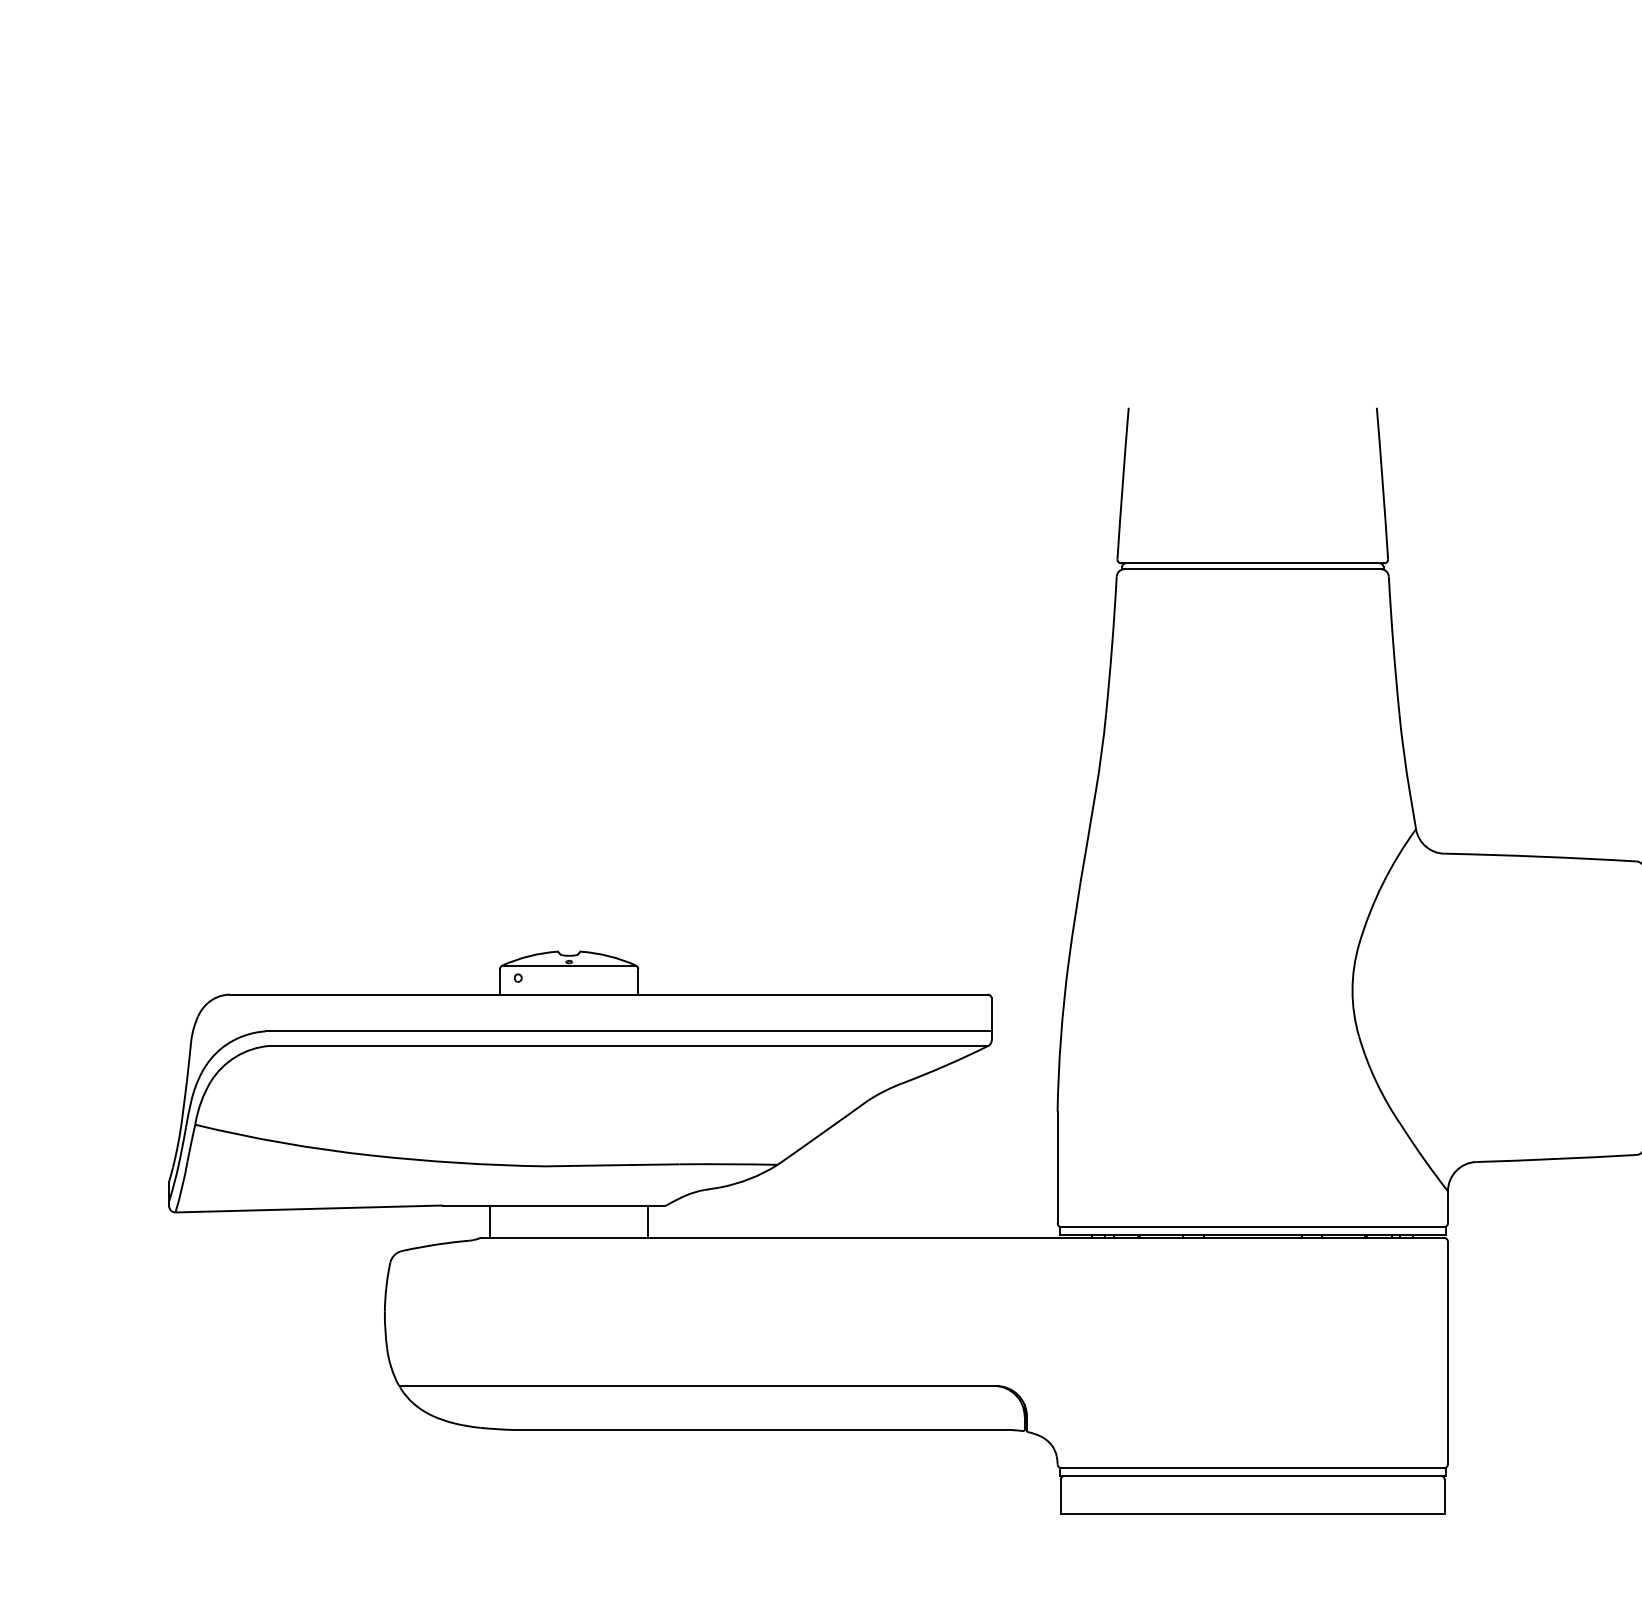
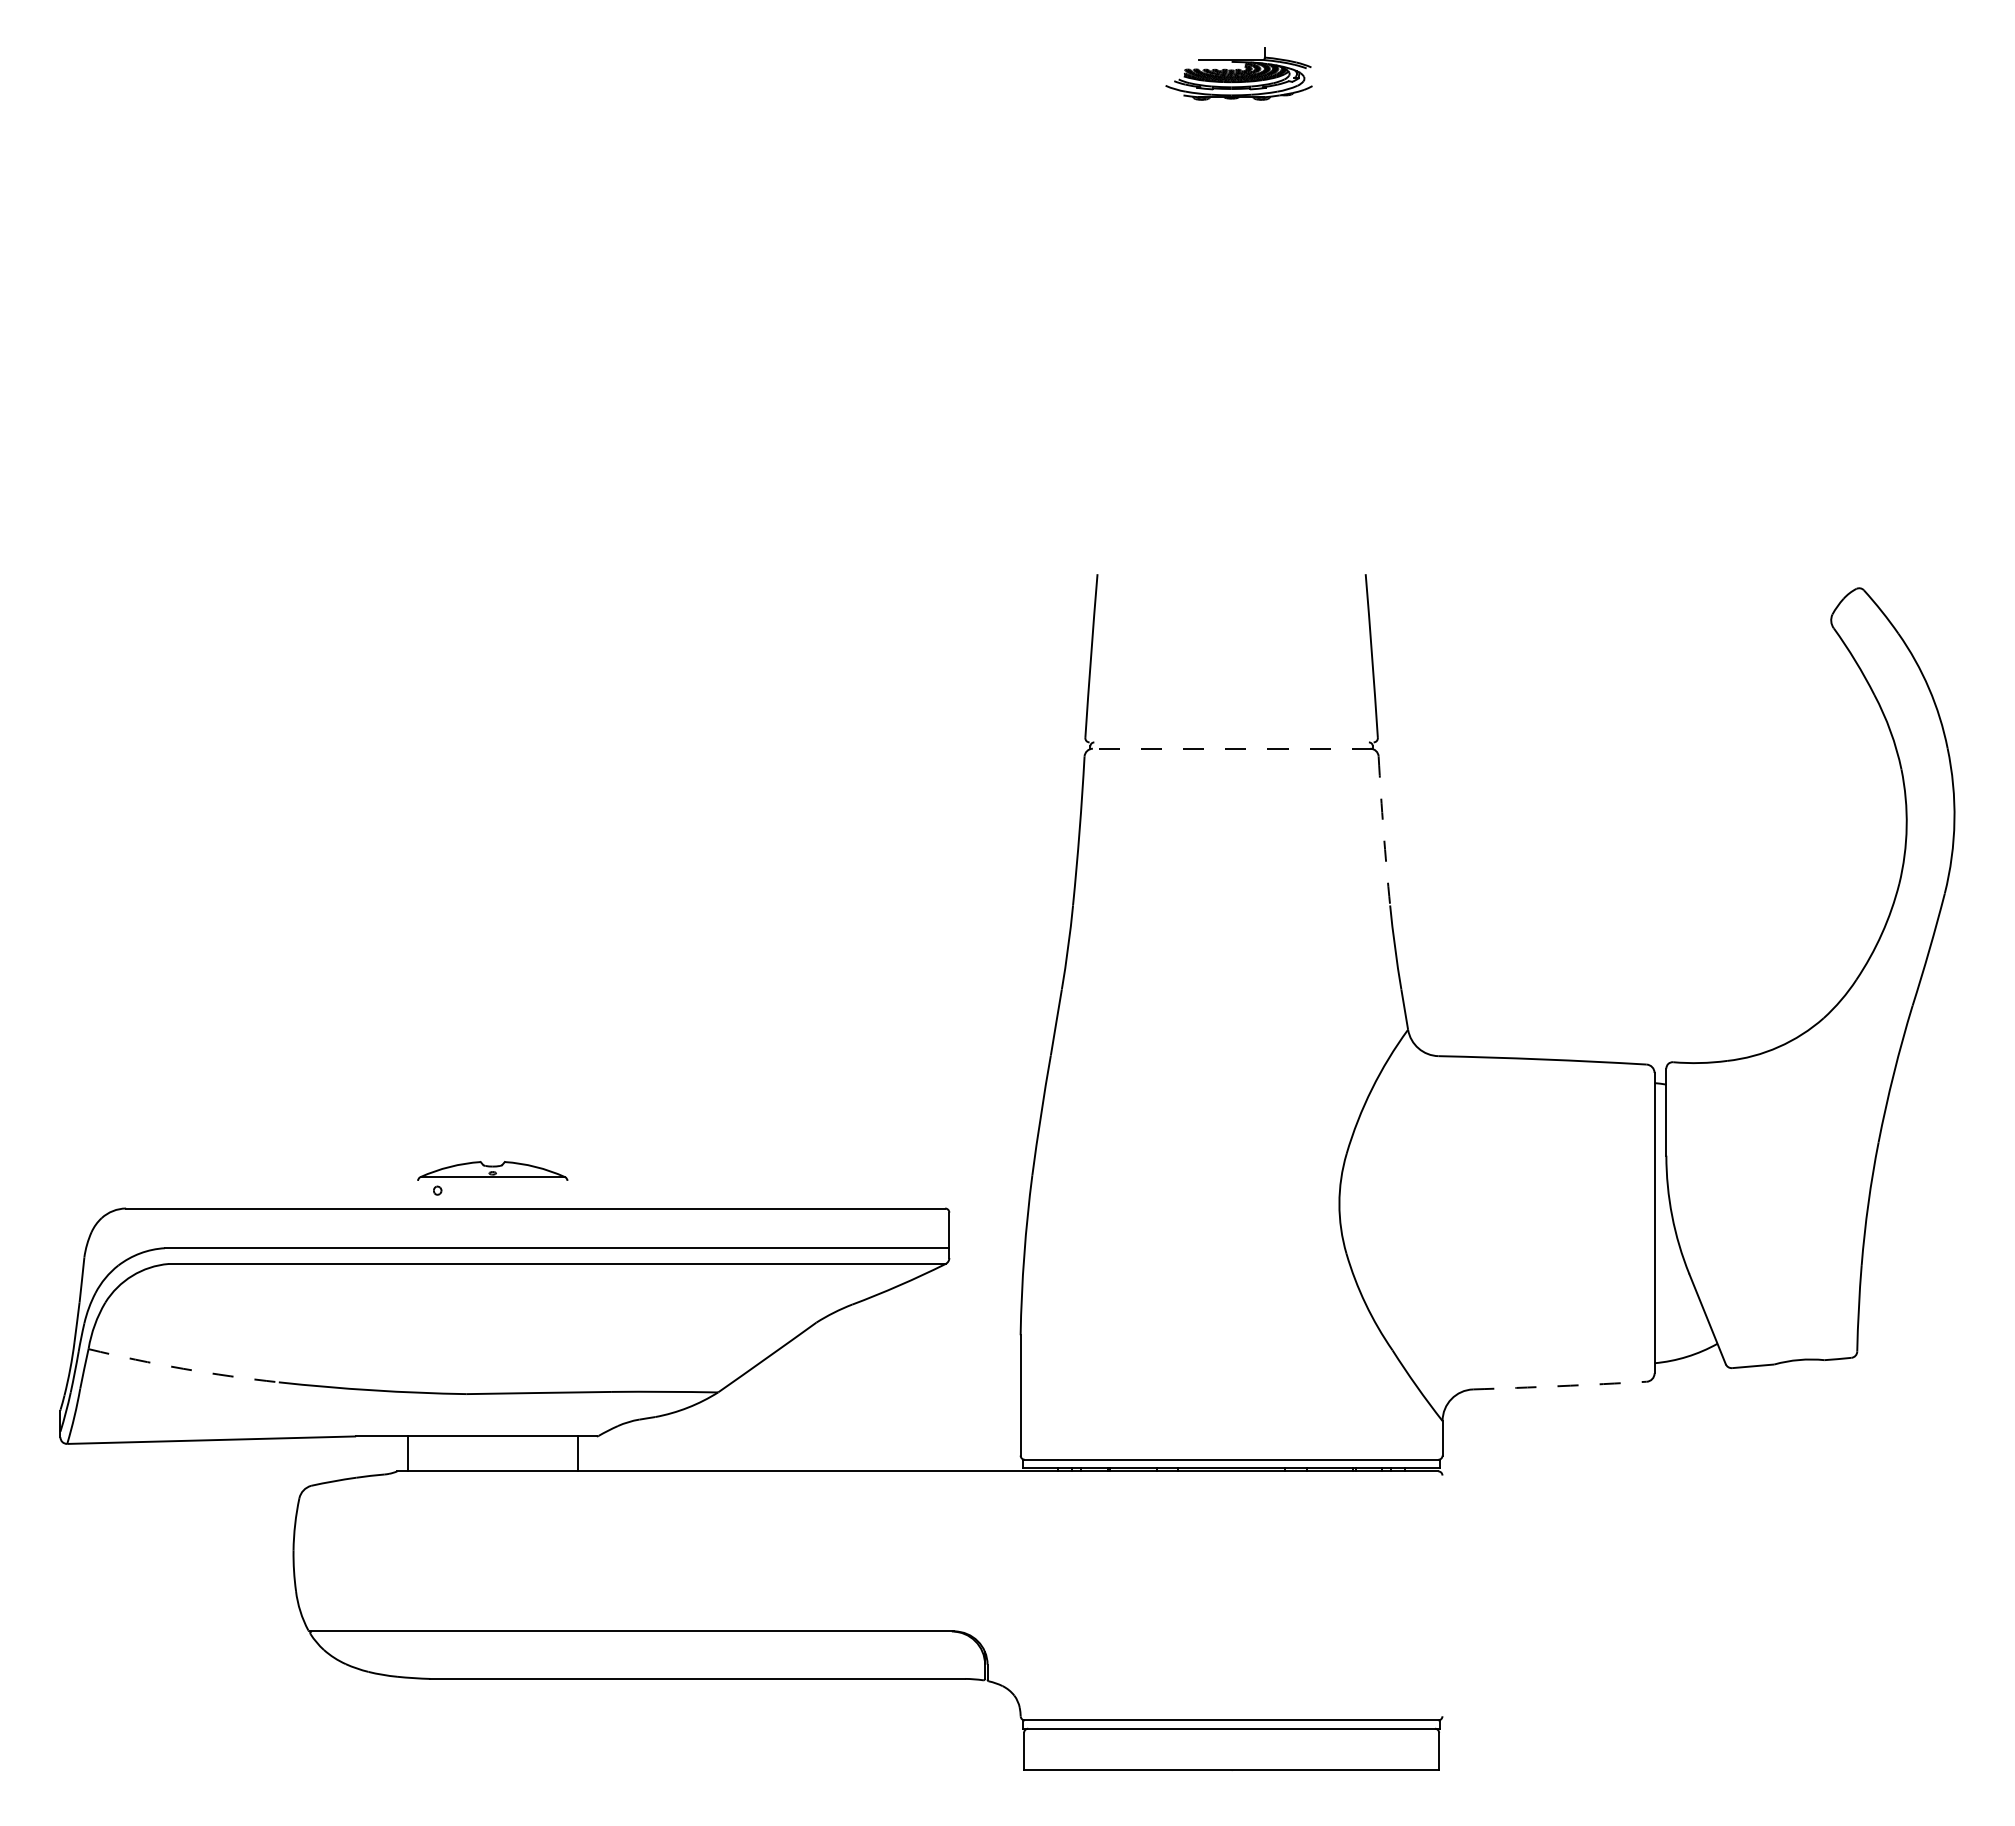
line: (1252, 563) -> (1231, 742), removed
line: (1252, 569) -> (1231, 748), solid -> dashed
arc: (1393, 645) -> (1383, 831), solid -> dashed
line: (500, 981) -> (418, 1194), removed
line: (638, 981) -> (567, 1194), removed
arc: (283, 1142) -> (183, 1368), solid -> dashed
arc: (1556, 1159) -> (1559, 1386), solid -> dashed
line: (1447, 1352) -> (1442, 1595), removed

